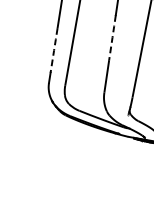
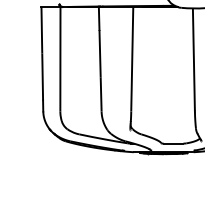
line: (112, 37) -> (100, 53), dashed -> solid
line: (53, 50) -> (42, 77), dashed -> solid

